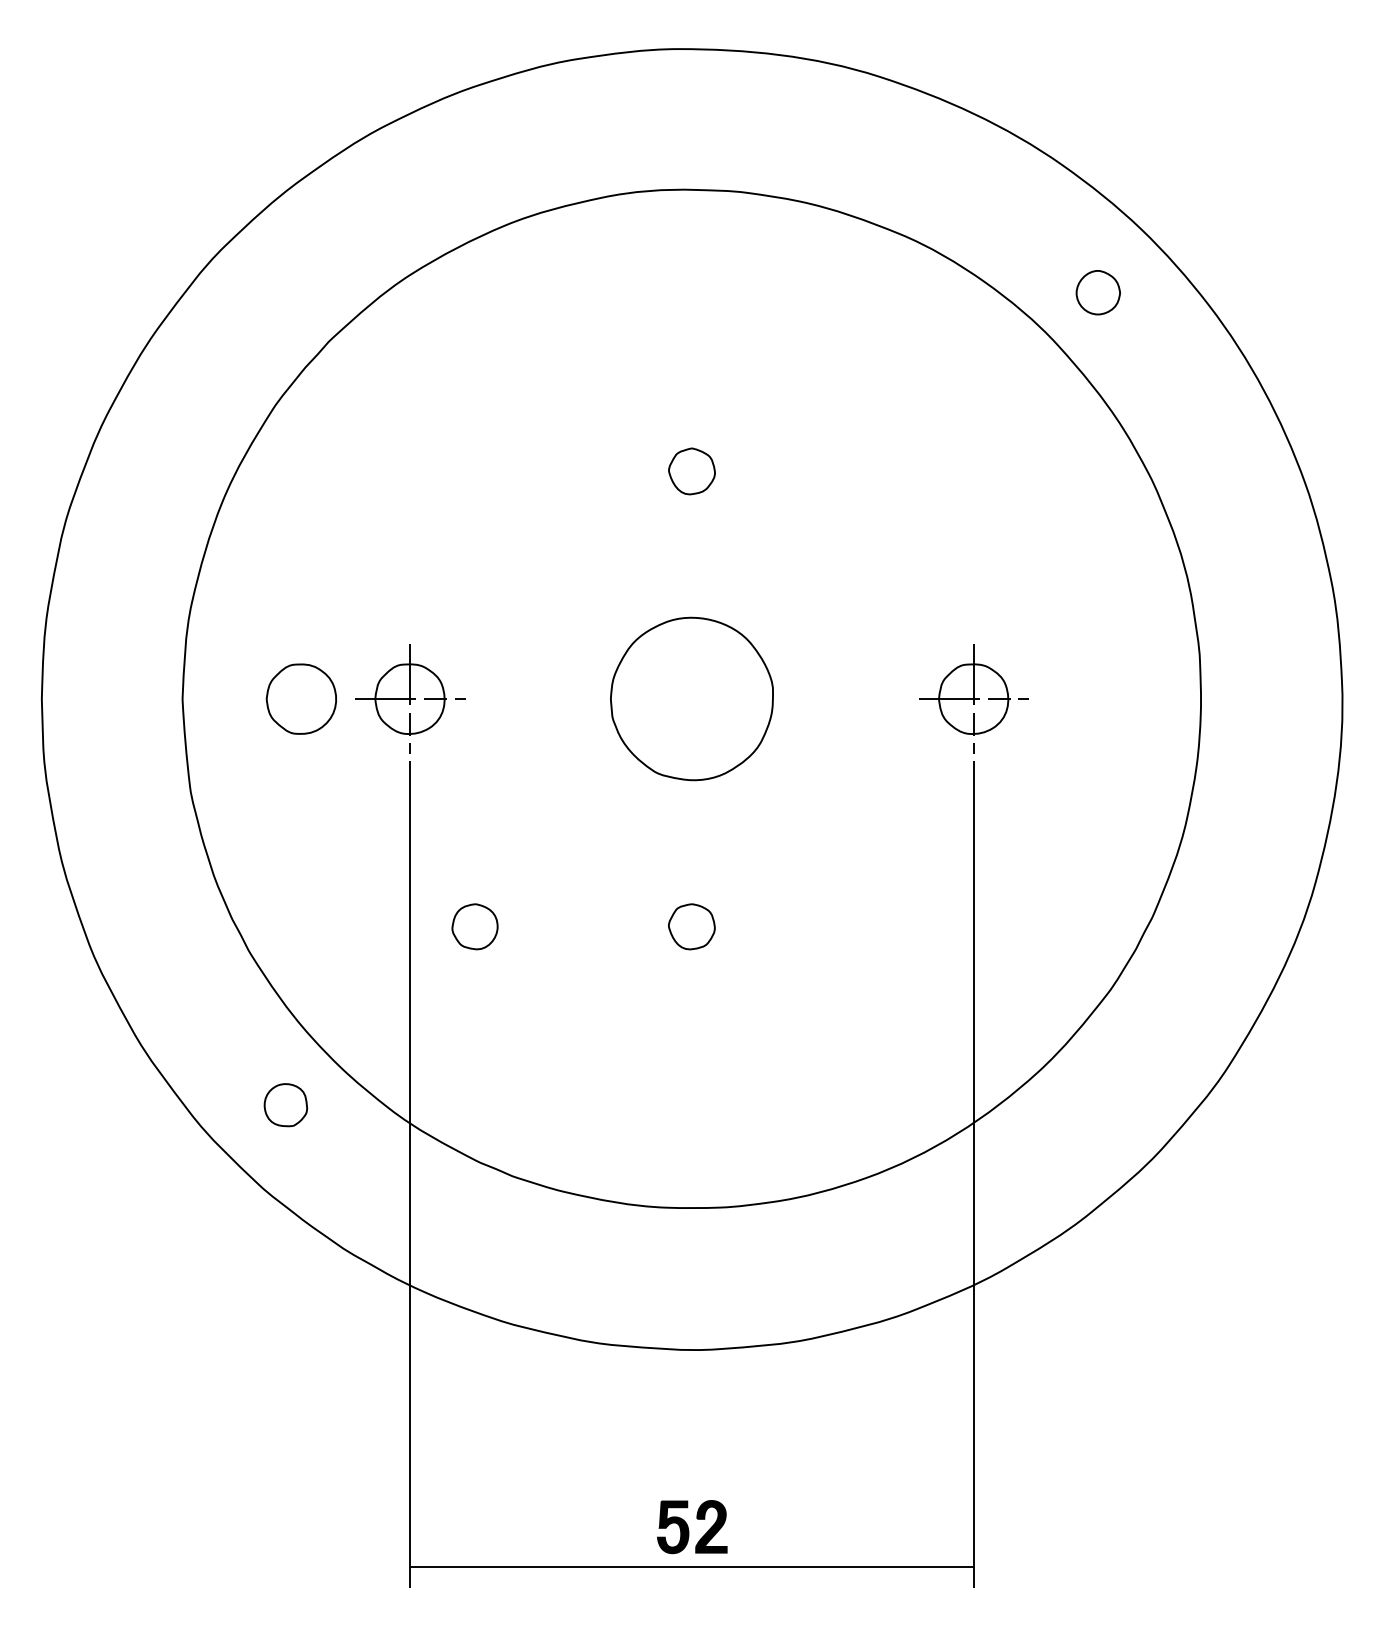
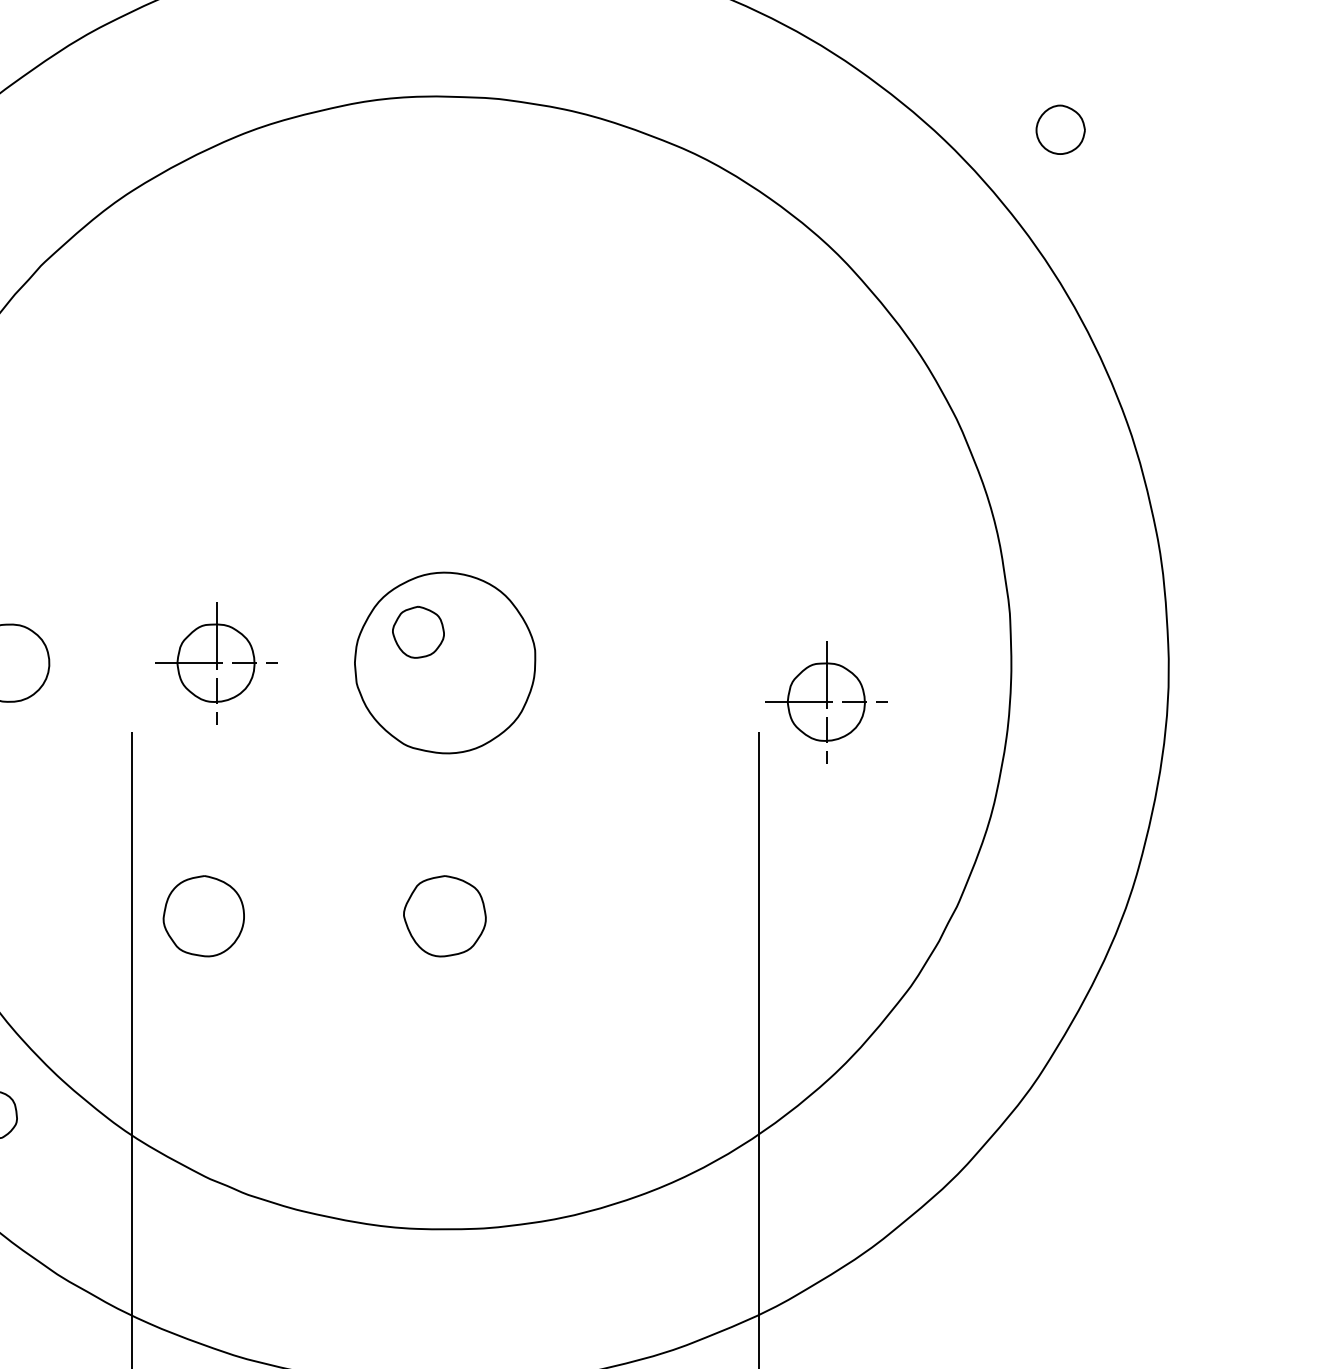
part: (1097, 292) -> (1059, 129), moved
part: (691, 471) -> (417, 632), moved
part: (410, 698) -> (216, 662), moved
part: (973, 698) -> (826, 701), moved
part: (474, 926) -> (203, 916), size x1.6
part: (691, 926) -> (444, 916), size x1.6

